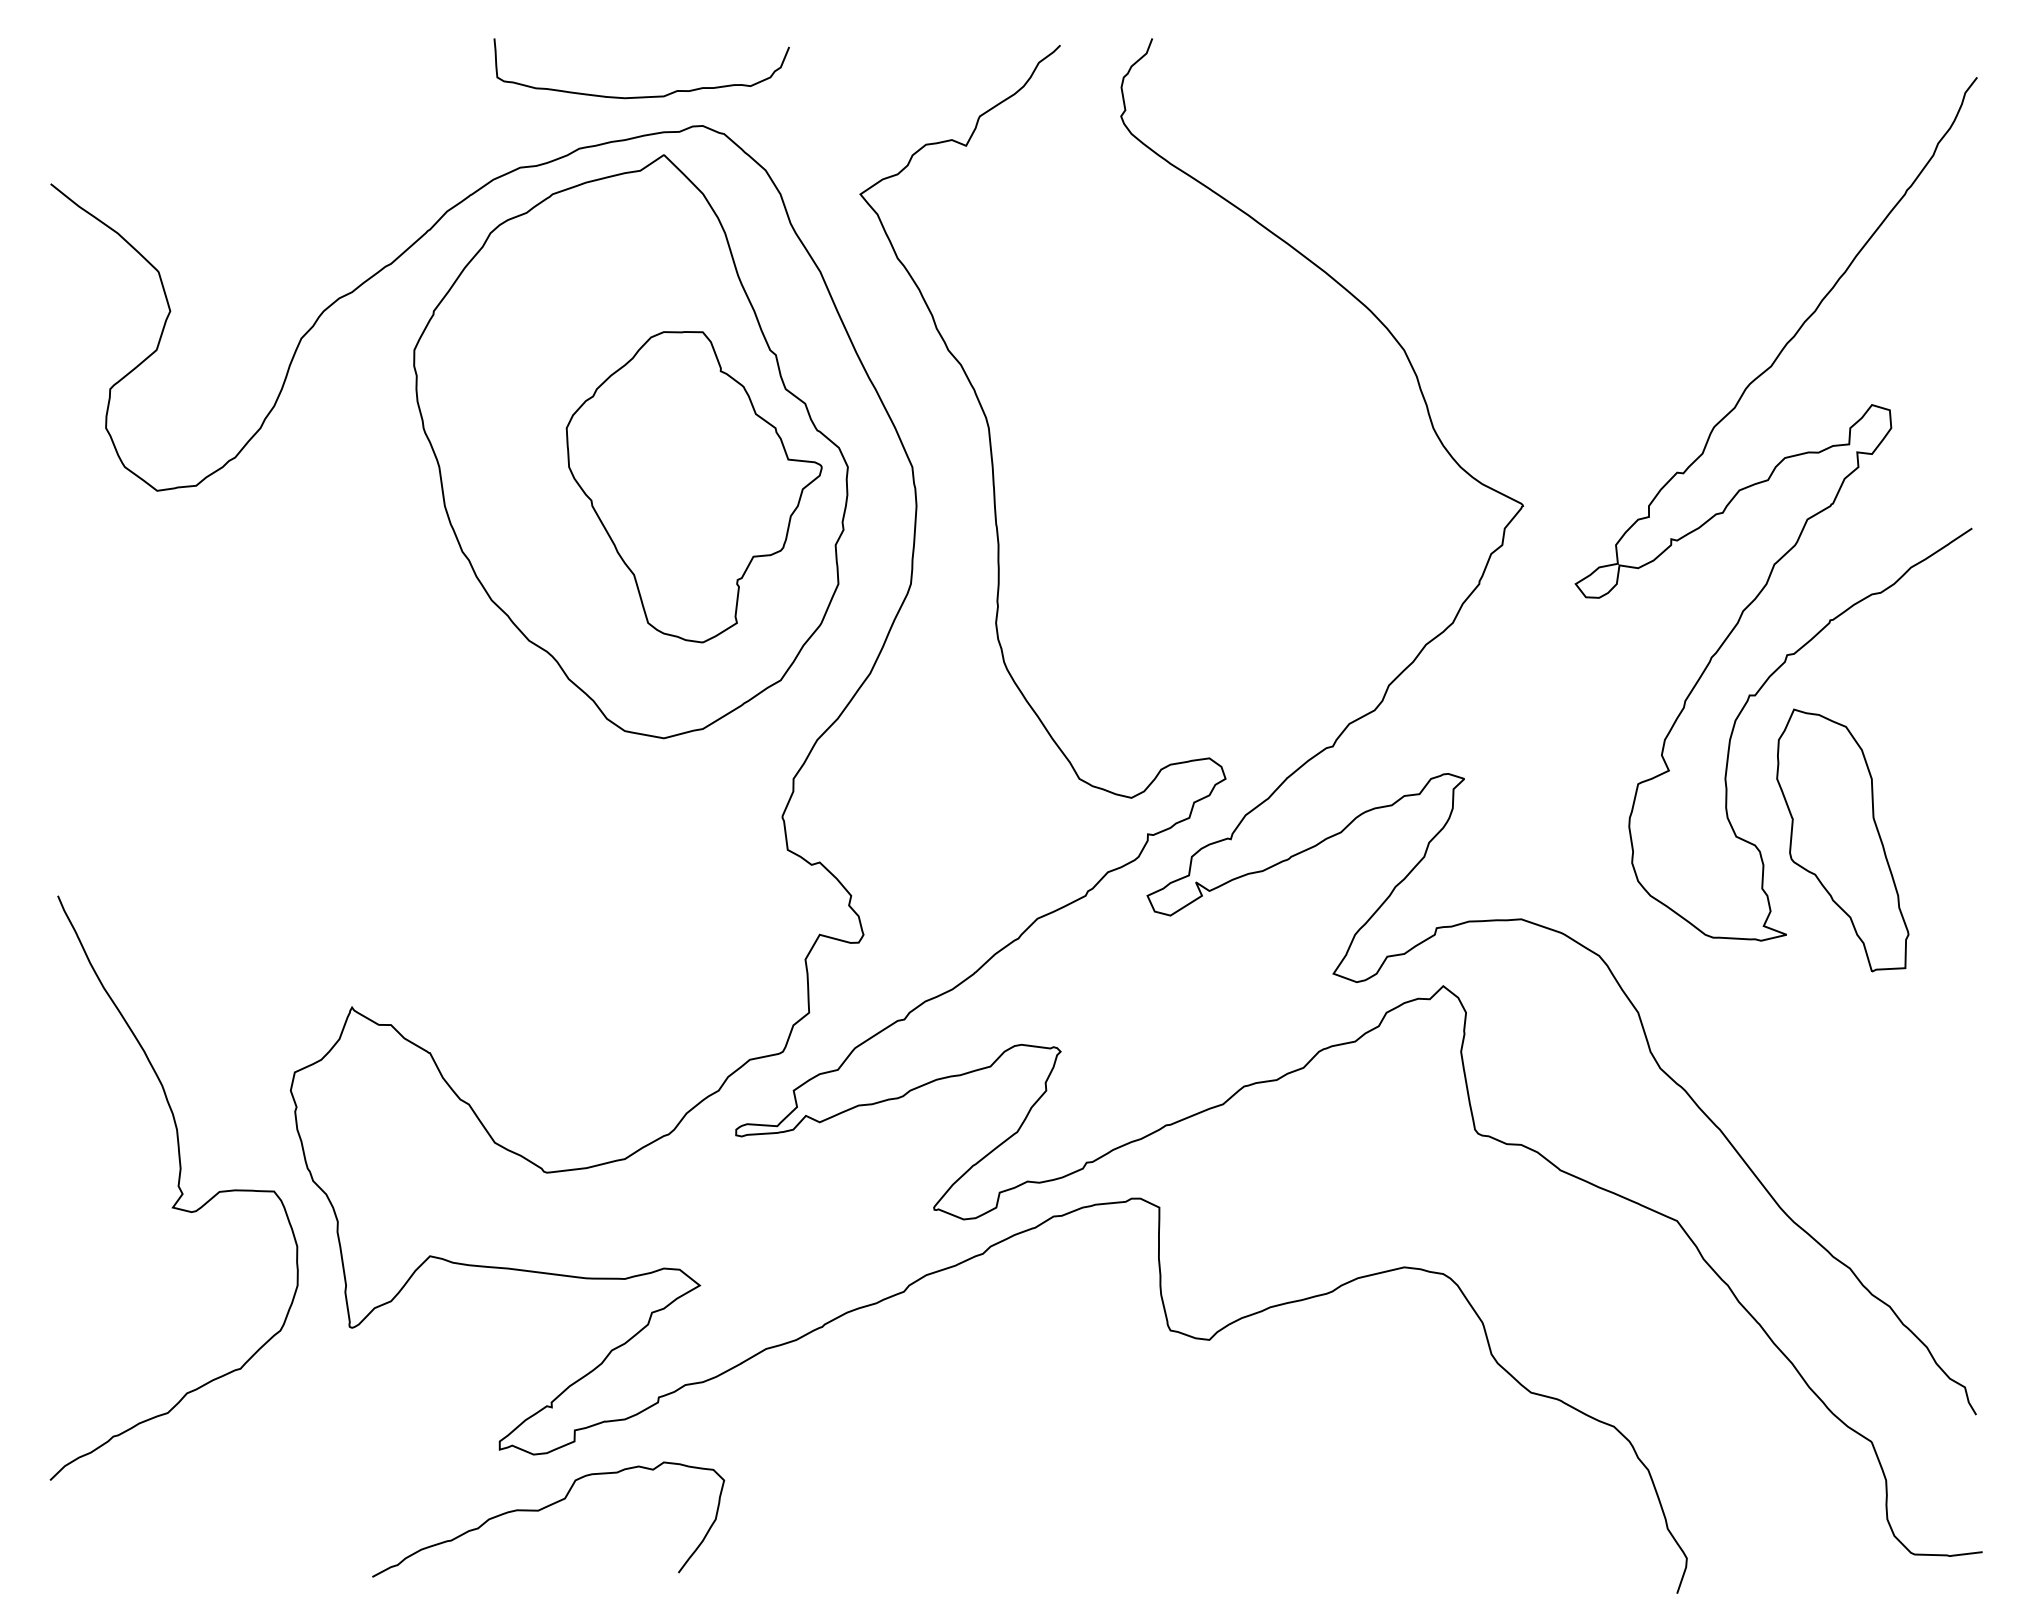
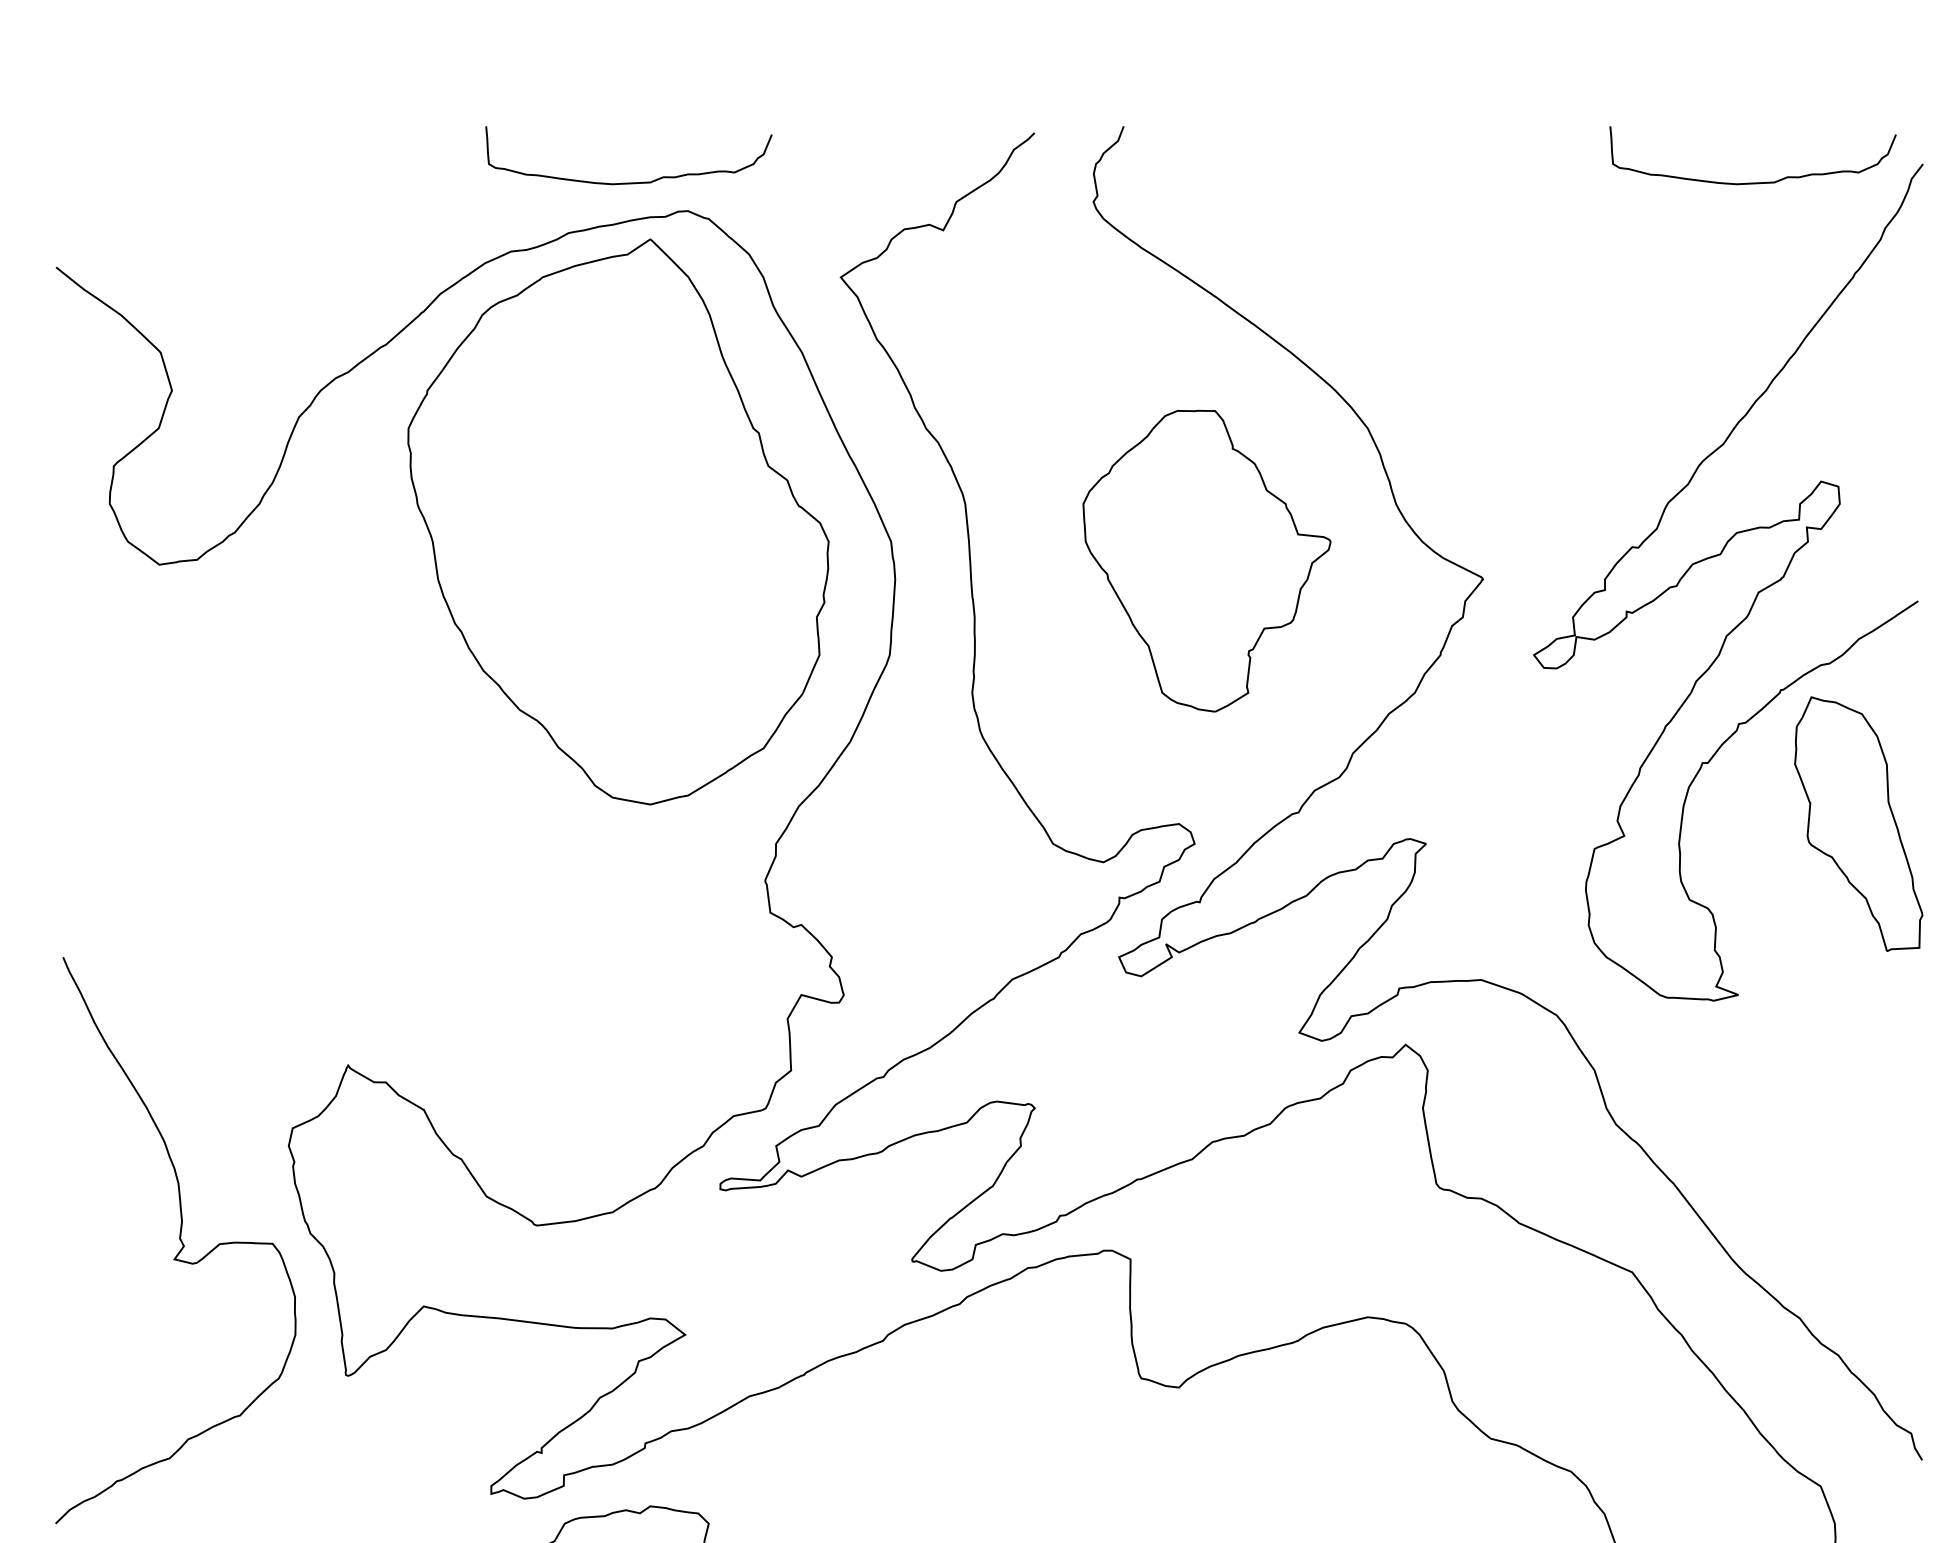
curve: (1801, 96) -> (1752, 182), added
part: (693, 487) -> (1206, 561), moved
part: (1842, 840) -> (1858, 824), moved

